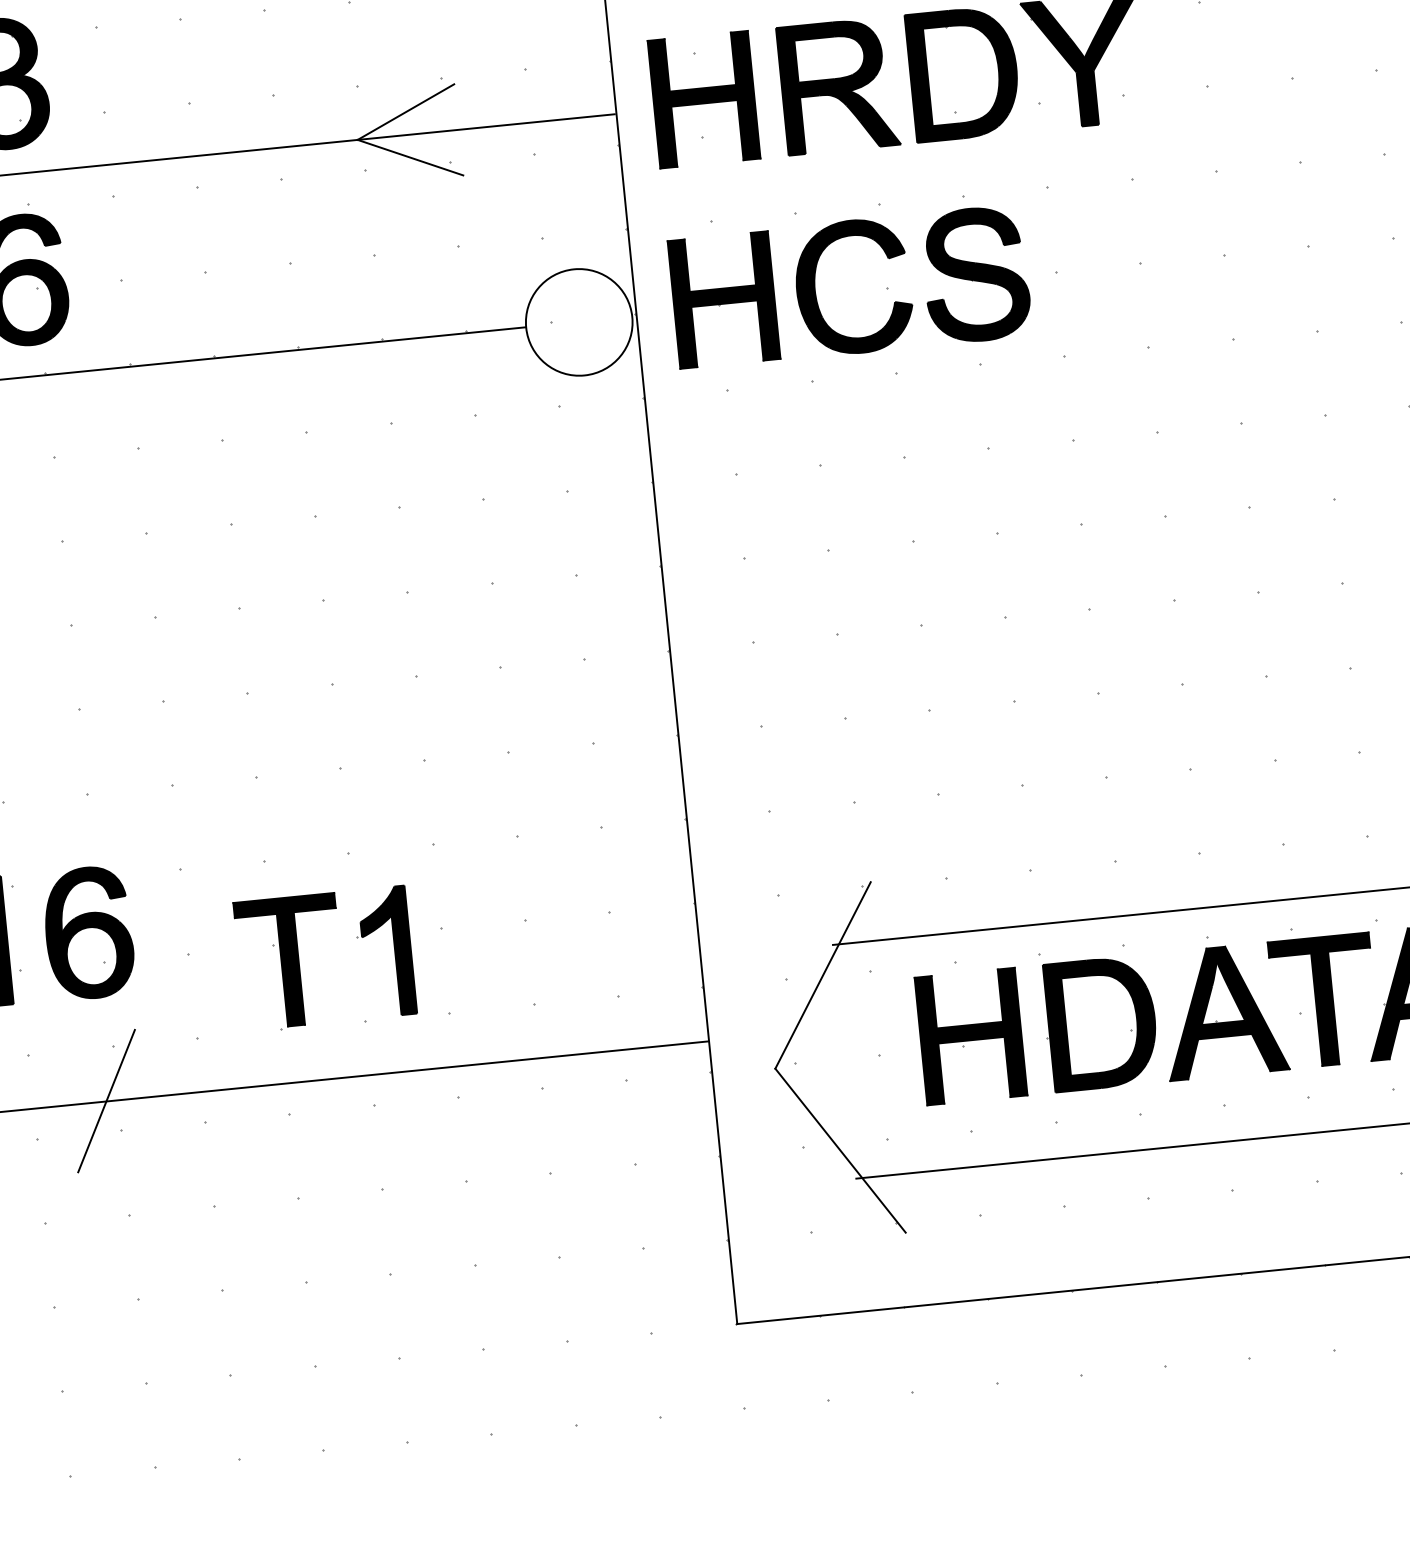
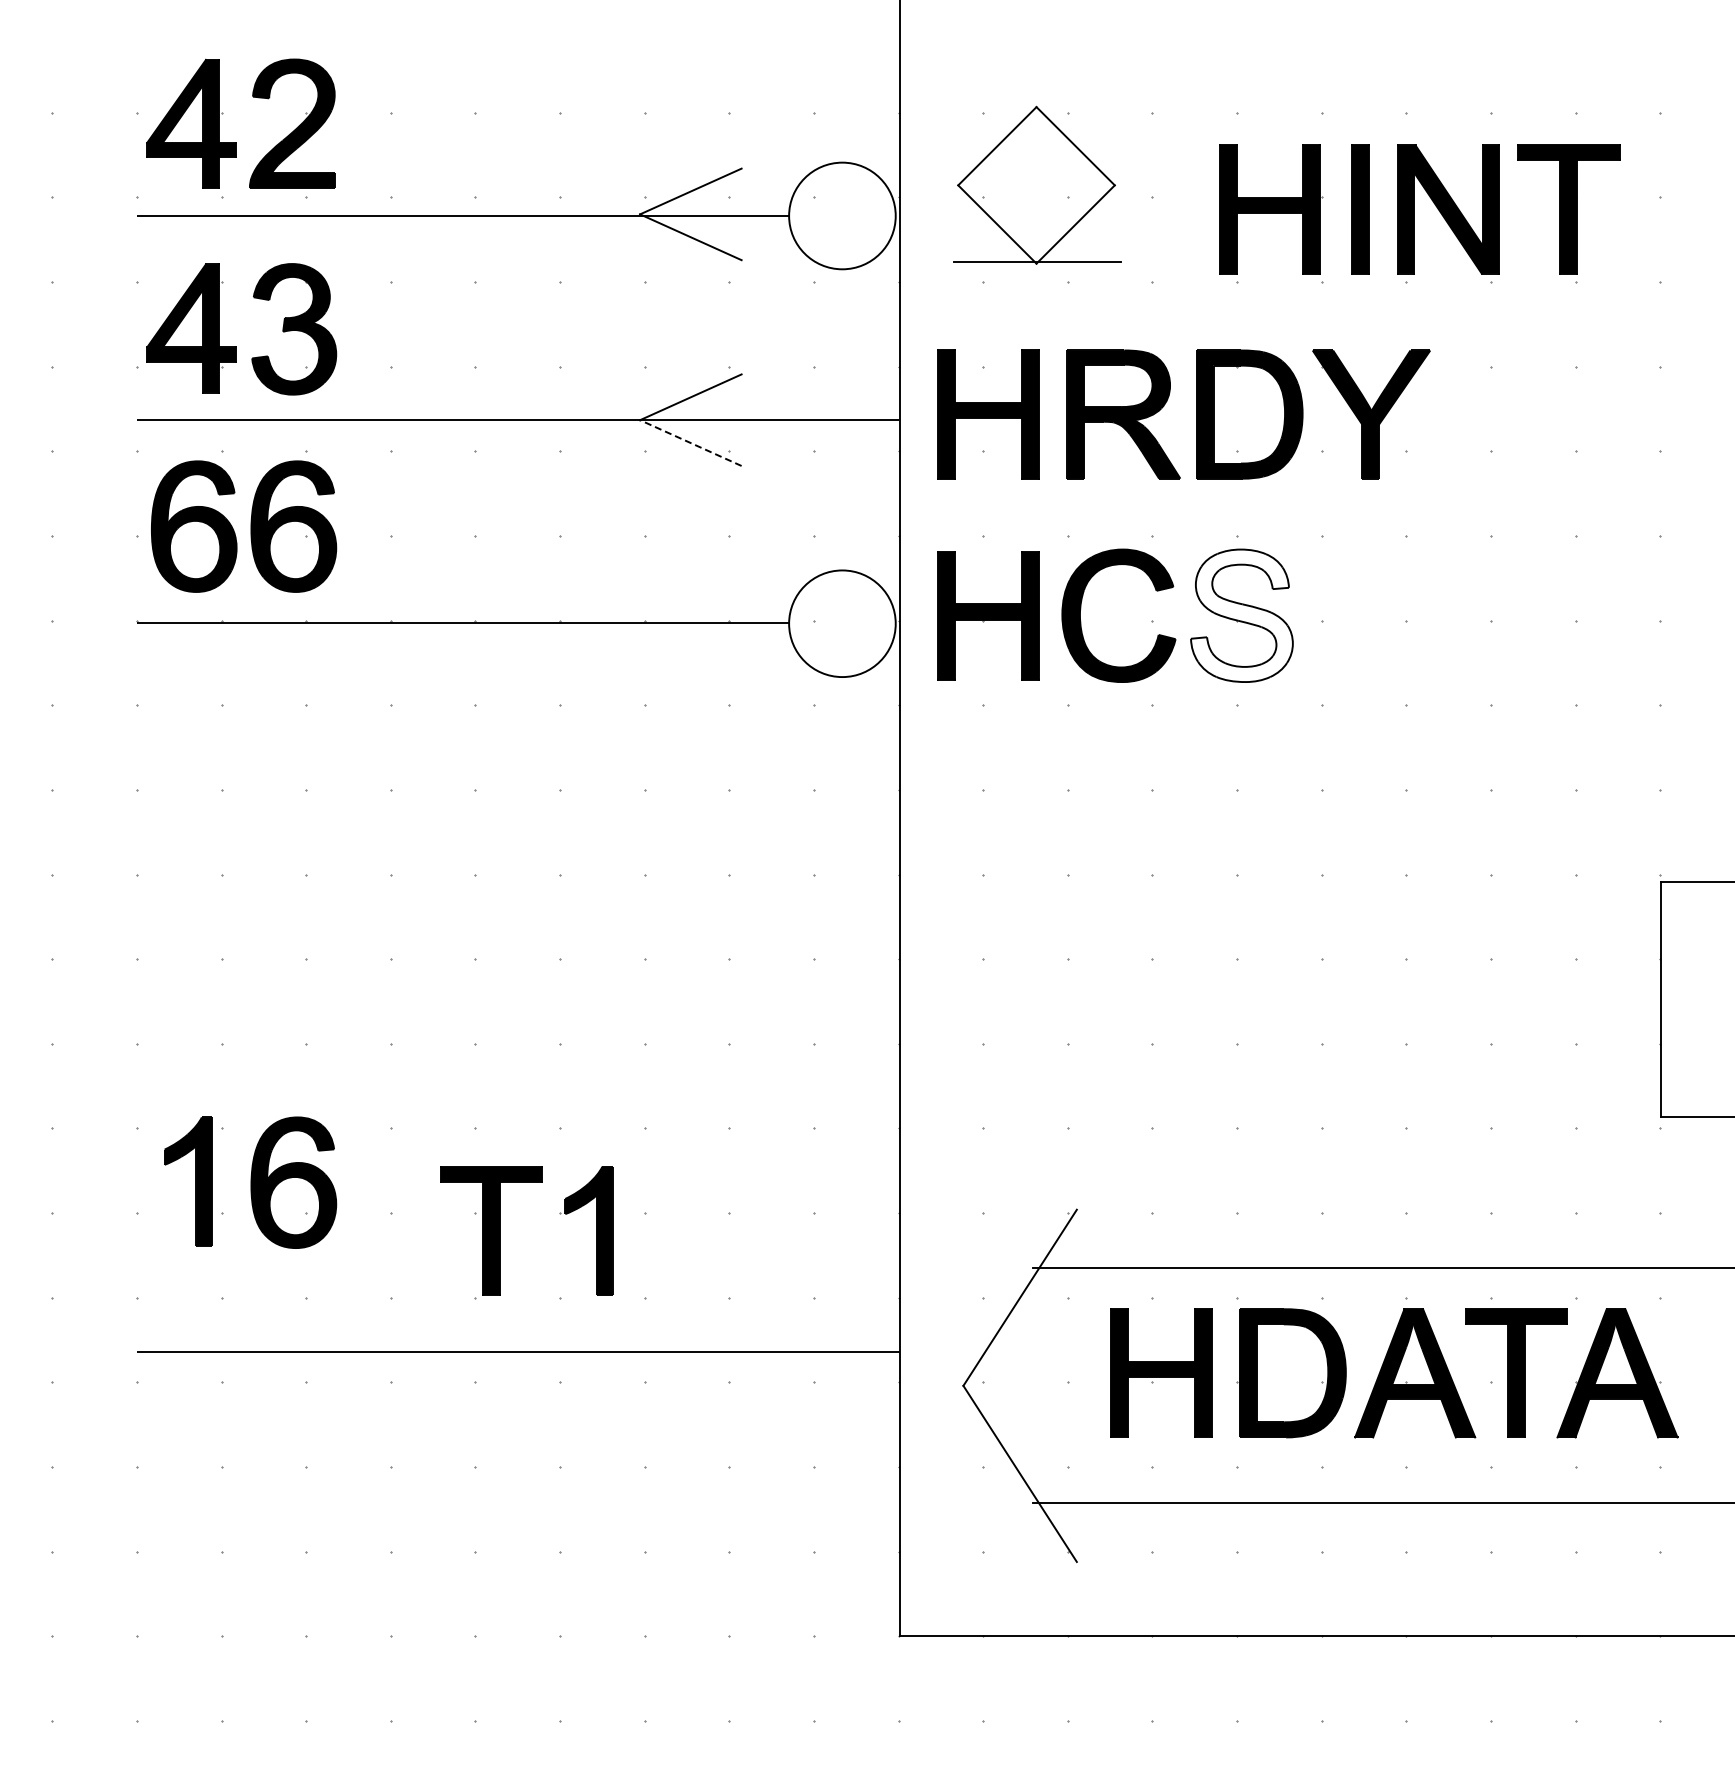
line: (410, 158) -> (690, 443), solid -> dashed
fill: (975, 274) -> (1241, 615), removed
line: (106, 1100) -> (294, 1351), removed

